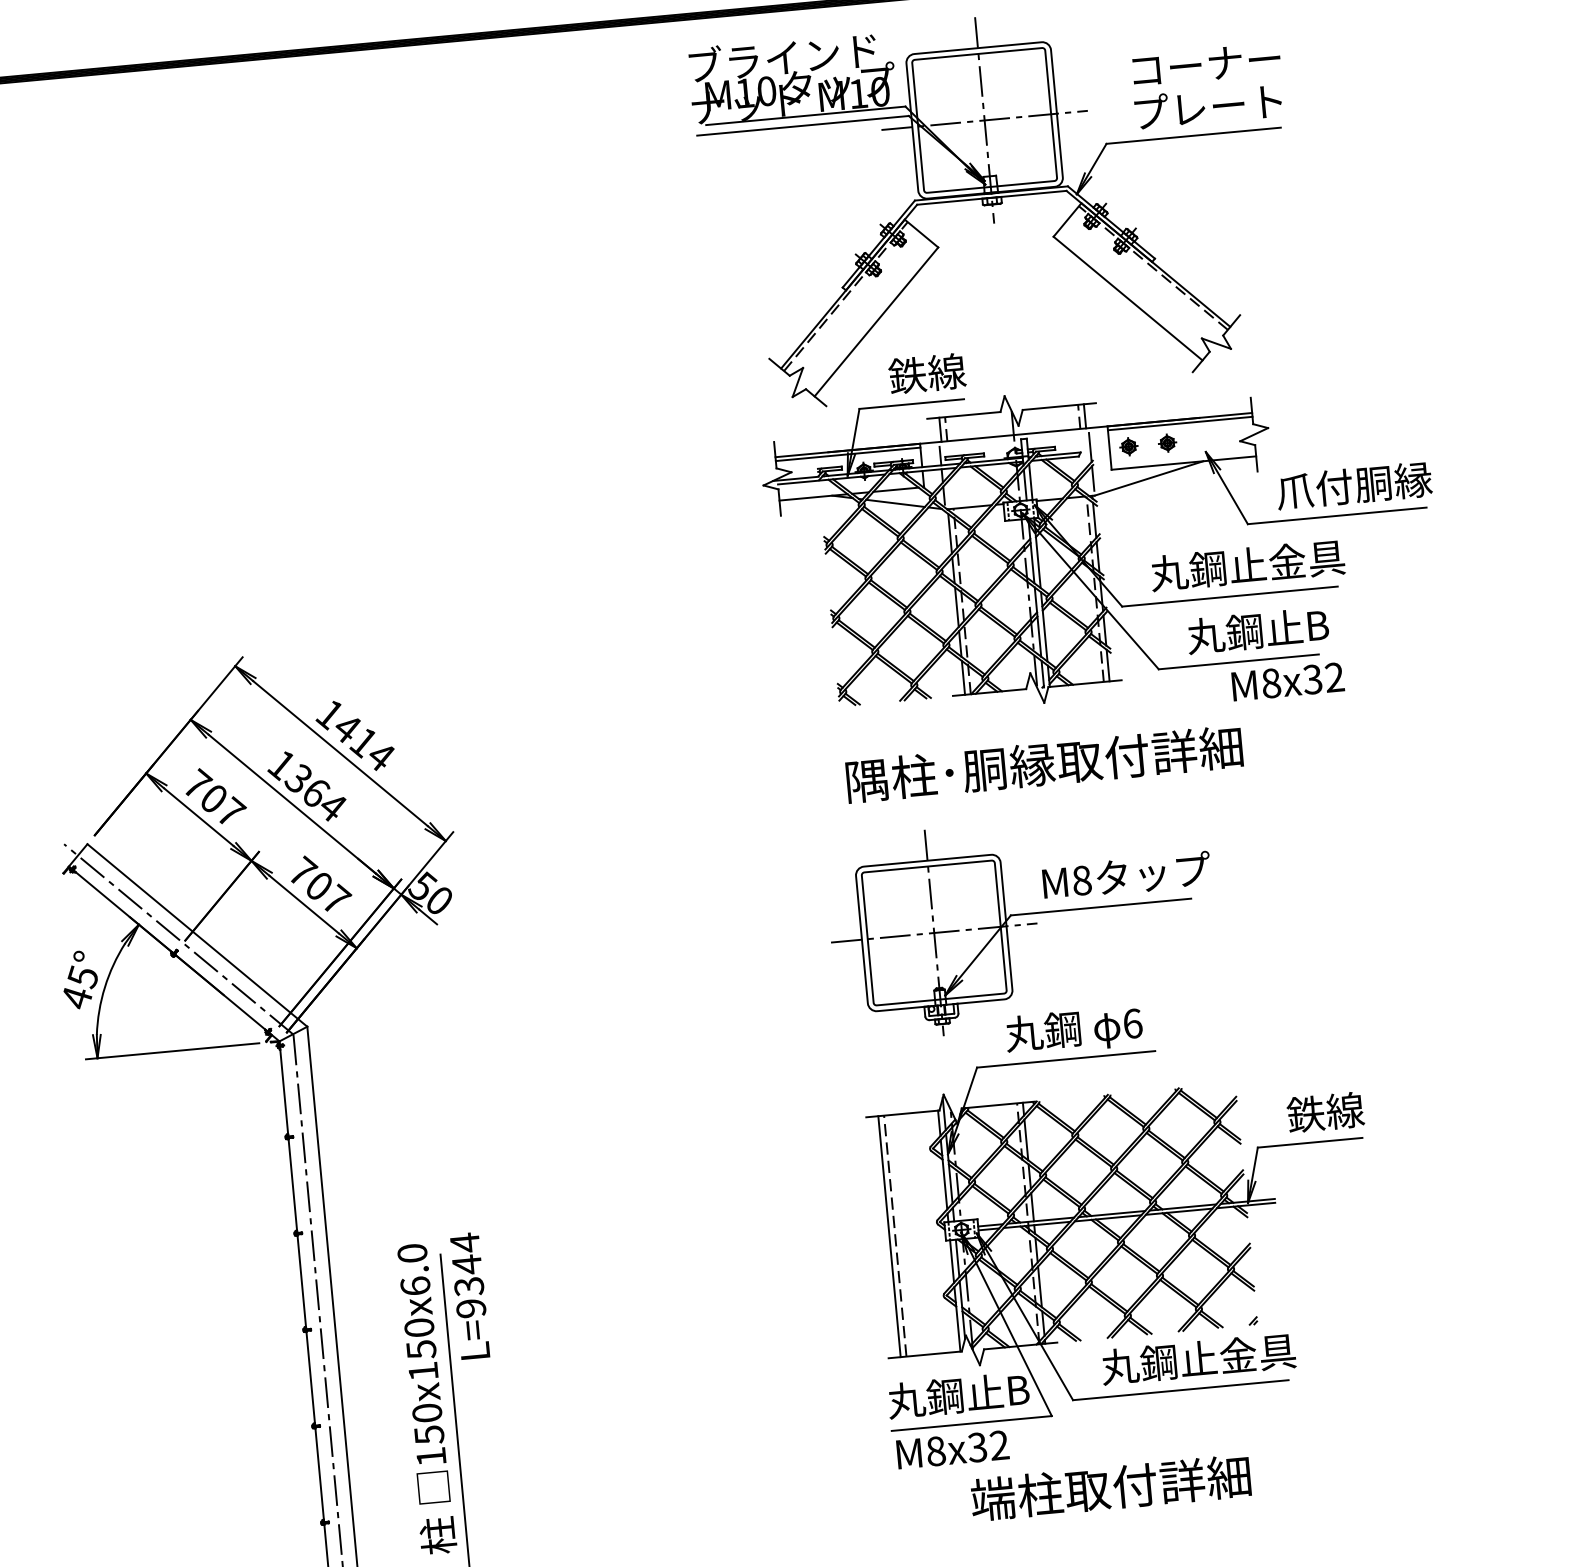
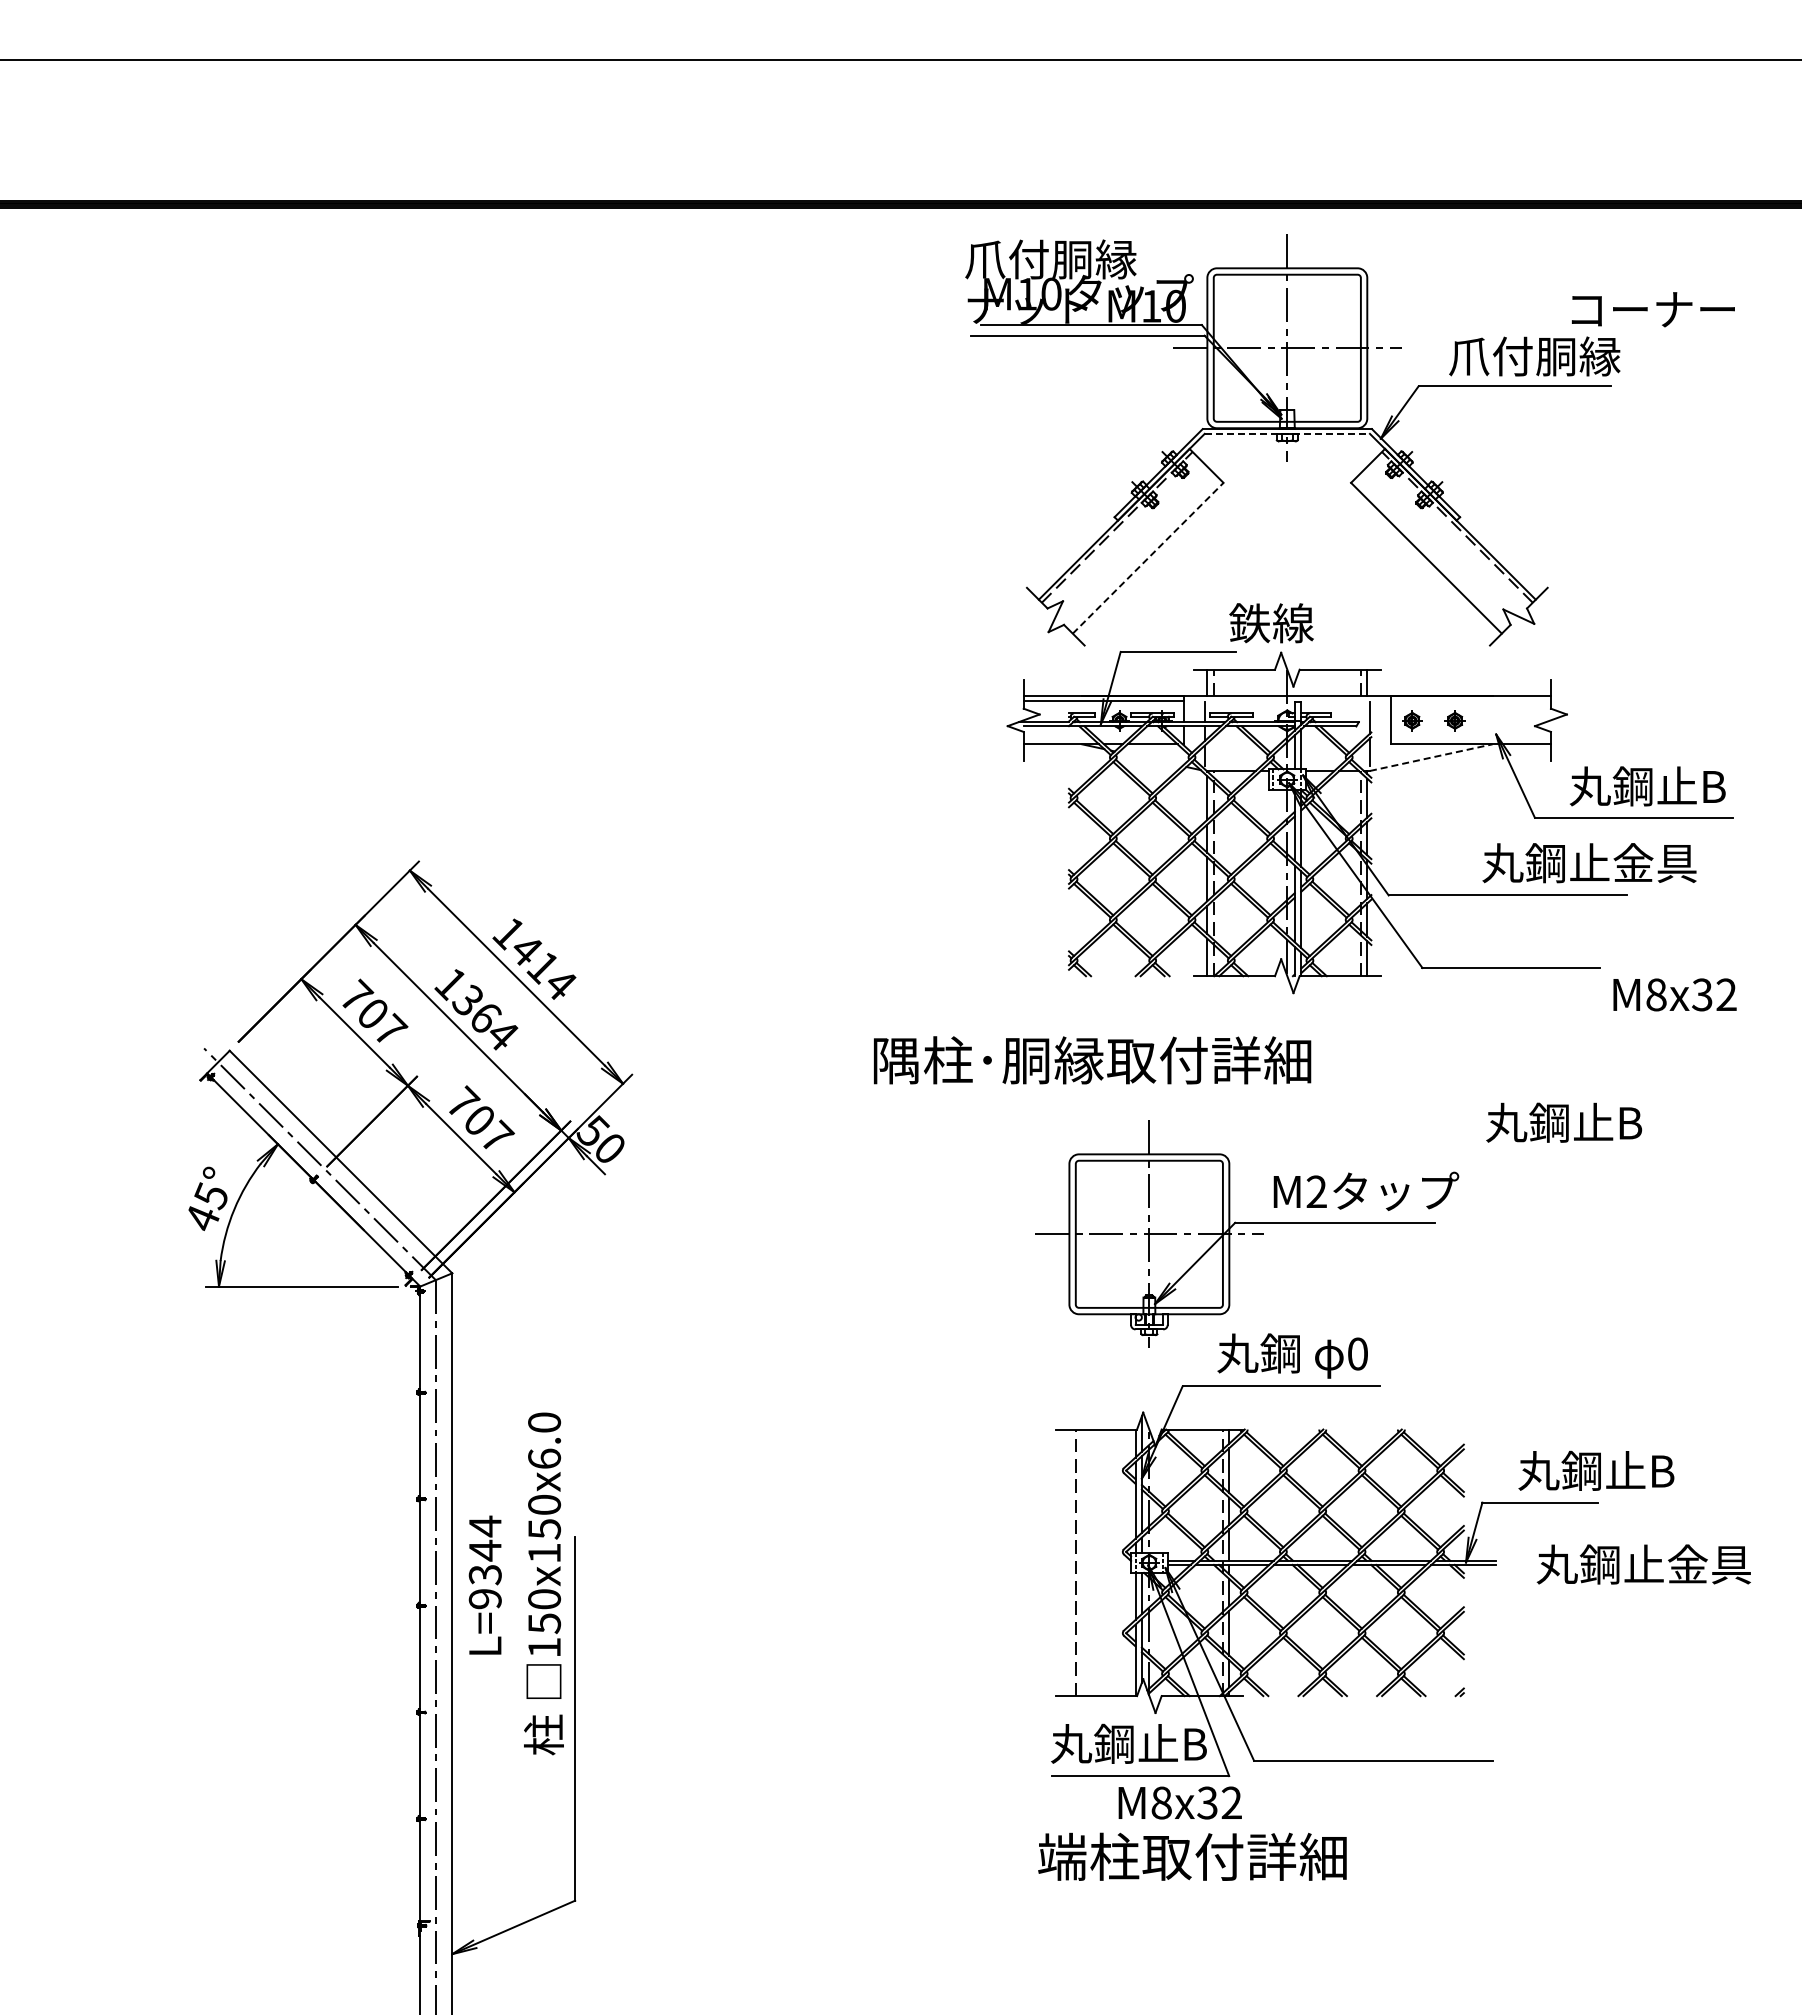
text: (781, 57) -> (1070, 258), ブラインド -> 爪付胴縁
text: (1206, 64) -> (1653, 309), moved
text: (1208, 107) -> (1534, 356), プレート -> 爪付胴縁
line: (991, 197) -> (1287, 433), solid -> dashed
line: (876, 322) -> (1148, 558), solid -> dashed
text: (927, 373) -> (1271, 623), moved
line: (1179, 423) -> (1470, 700), removed
line: (1149, 478) -> (1431, 757), solid -> dashed
text: (1354, 485) -> (1655, 786), 爪付胴縁 -> 丸鋼止B
line: (895, 503) -> (1150, 759), removed
text: (1247, 565) -> (1589, 863), moved
text: (1258, 630) -> (1564, 1122), moved
text: (1287, 681) -> (1674, 994), moved
text: (1044, 764) -> (1092, 1060), moved
text: (1081, 880) -> (1316, 1191), M8 -> M2
text: (1133, 1023) -> (1358, 1353), 6 -> 0
text: (1358, 1109) -> (1596, 1470), 鉄線 -> 丸鋼止B
line: (889, 1236) -> (1069, 1562), removed
text: (469, 1295) -> (484, 1584), moved
text: (1198, 1359) -> (1643, 1564), moved
text: (425, 1398) -> (543, 1583), moved
text: (952, 1449) -> (1179, 1802), moved
text: (1110, 1487) -> (1192, 1856), moved

